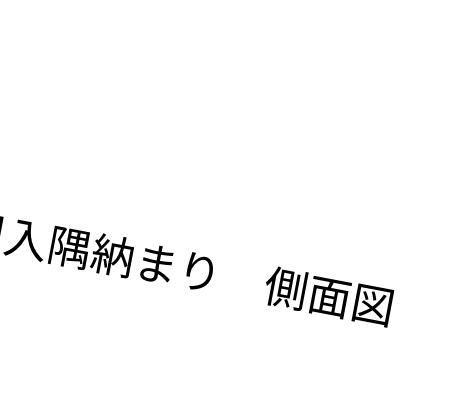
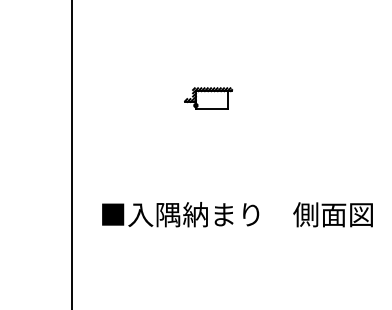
part: (167, 76) -> (208, 98), added

